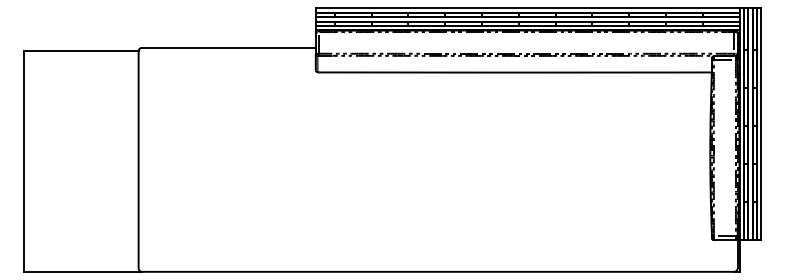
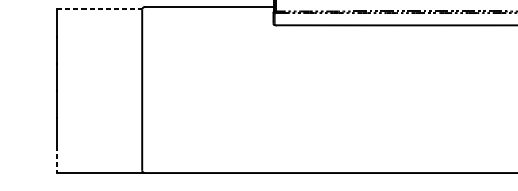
line: (81, 51) -> (99, 9), solid -> dashed
line: (23, 253) -> (56, 159), solid -> dashed

